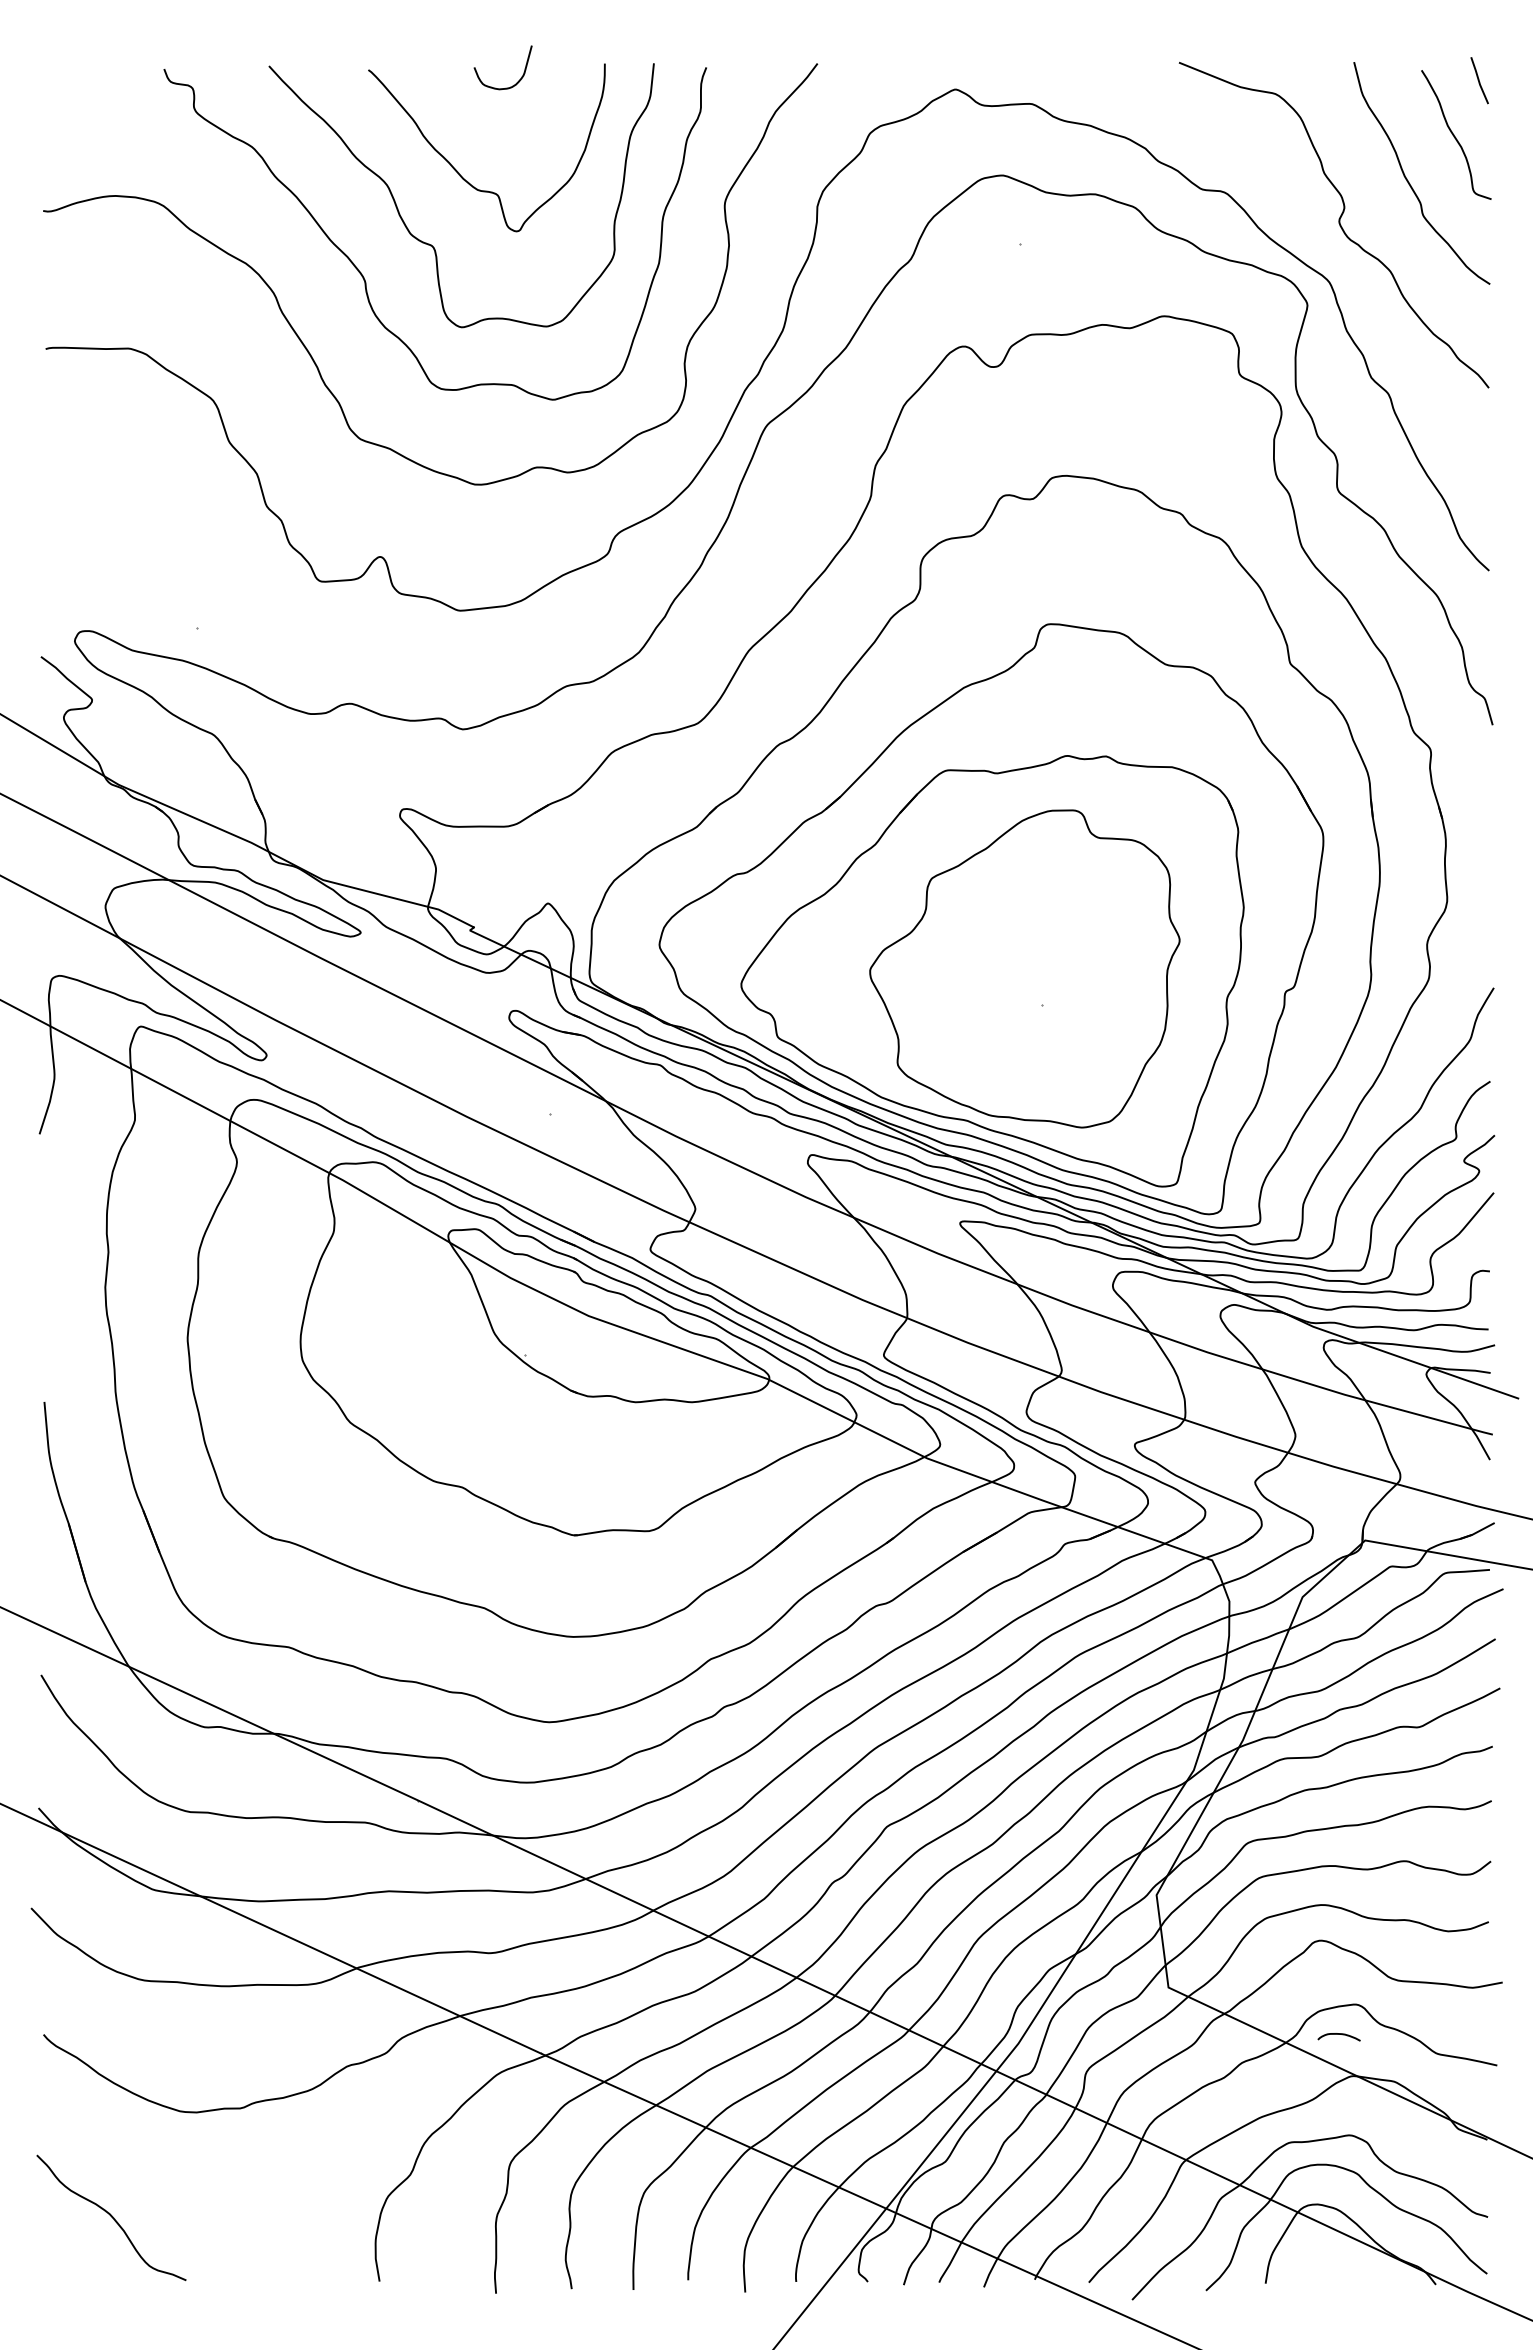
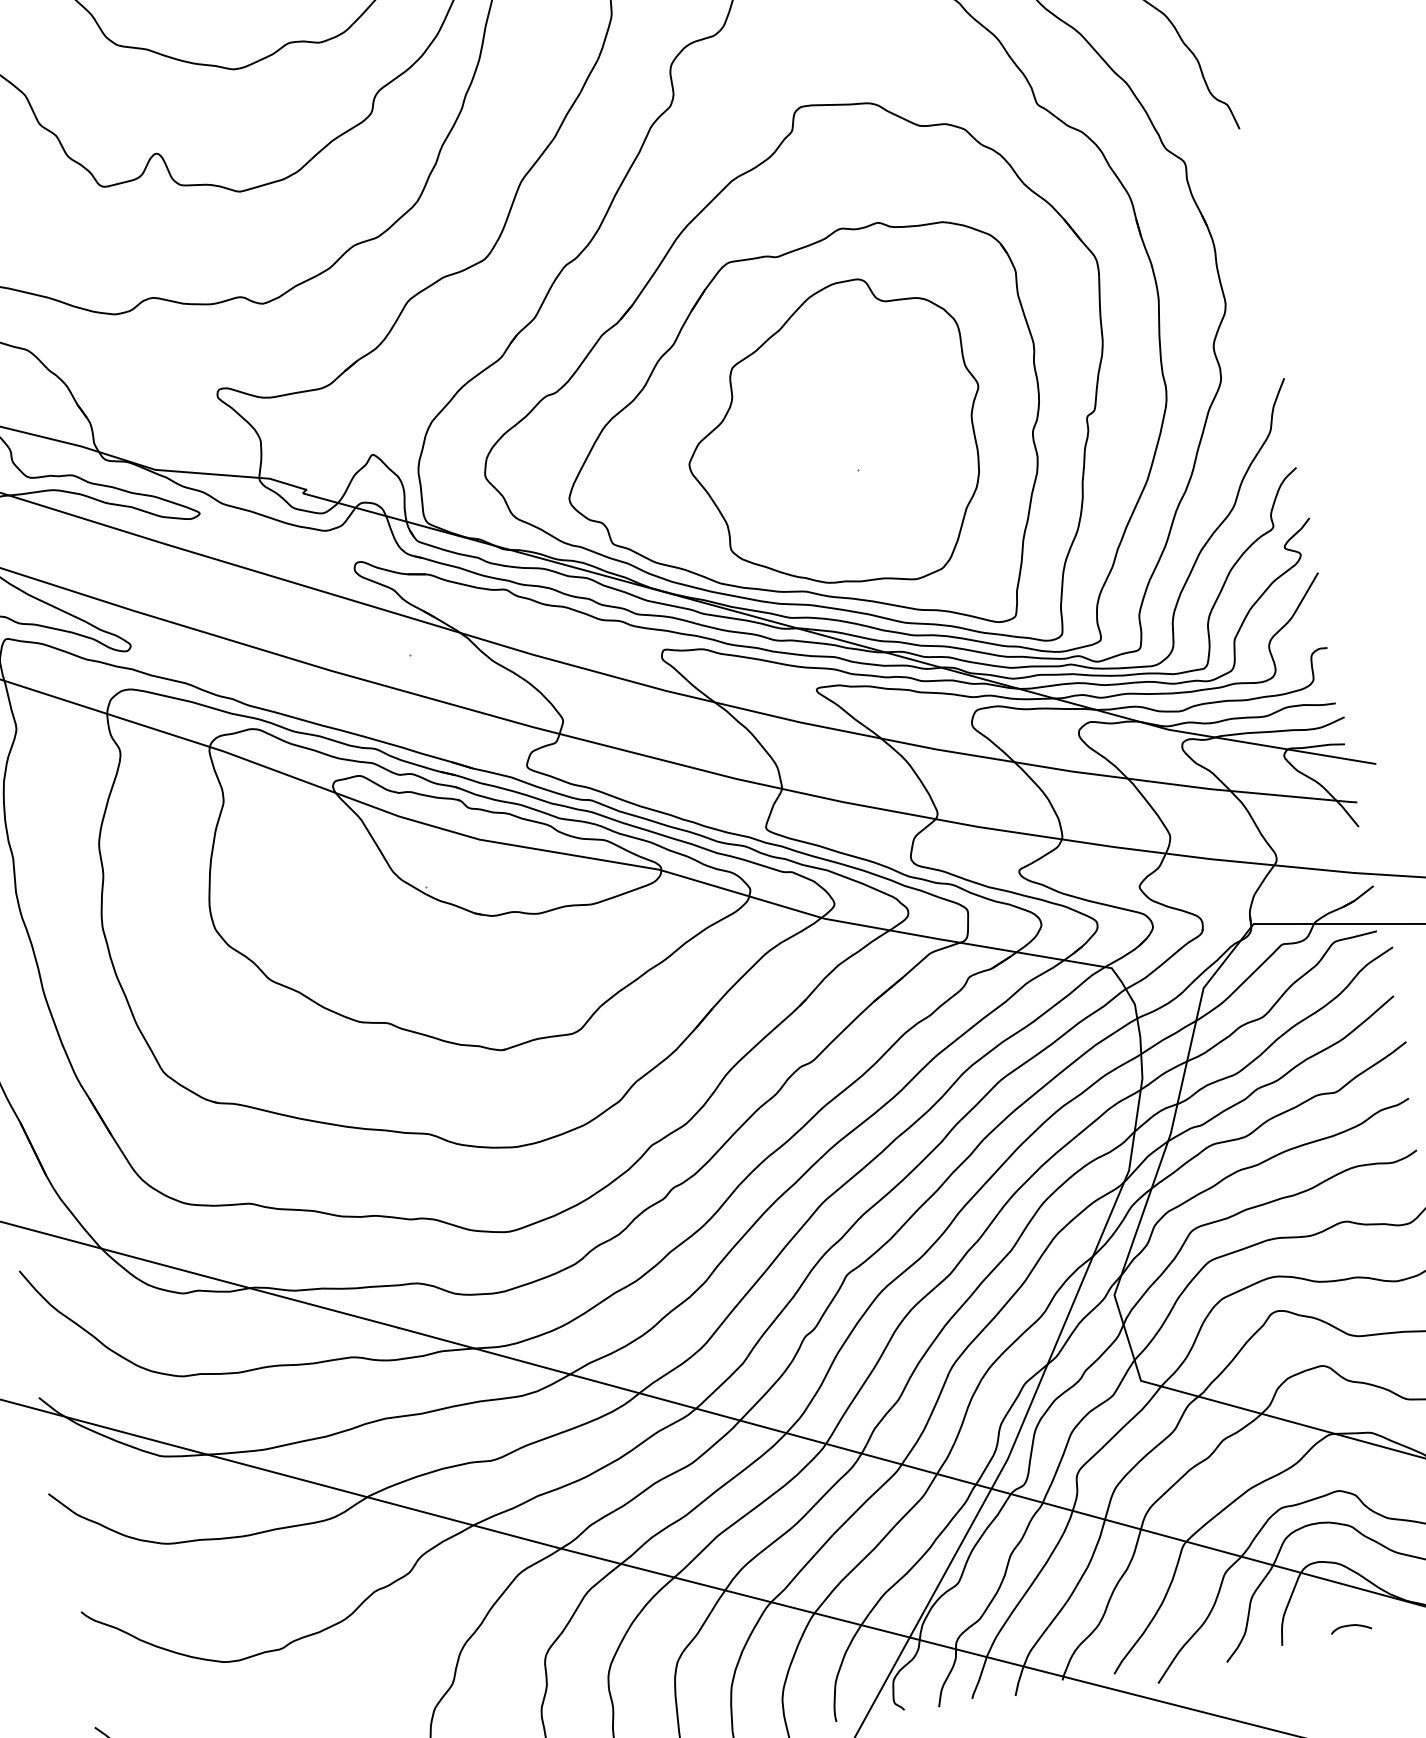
curve: (1338, 2034) -> (1350, 1626), moved

